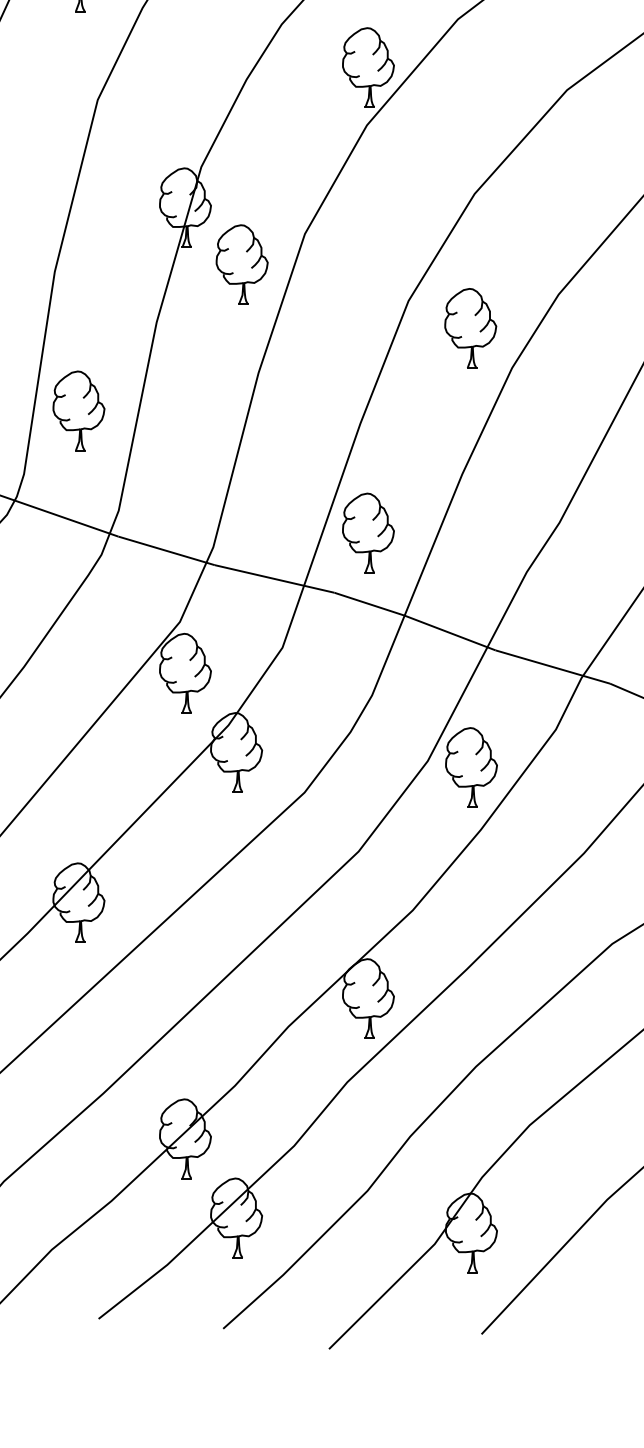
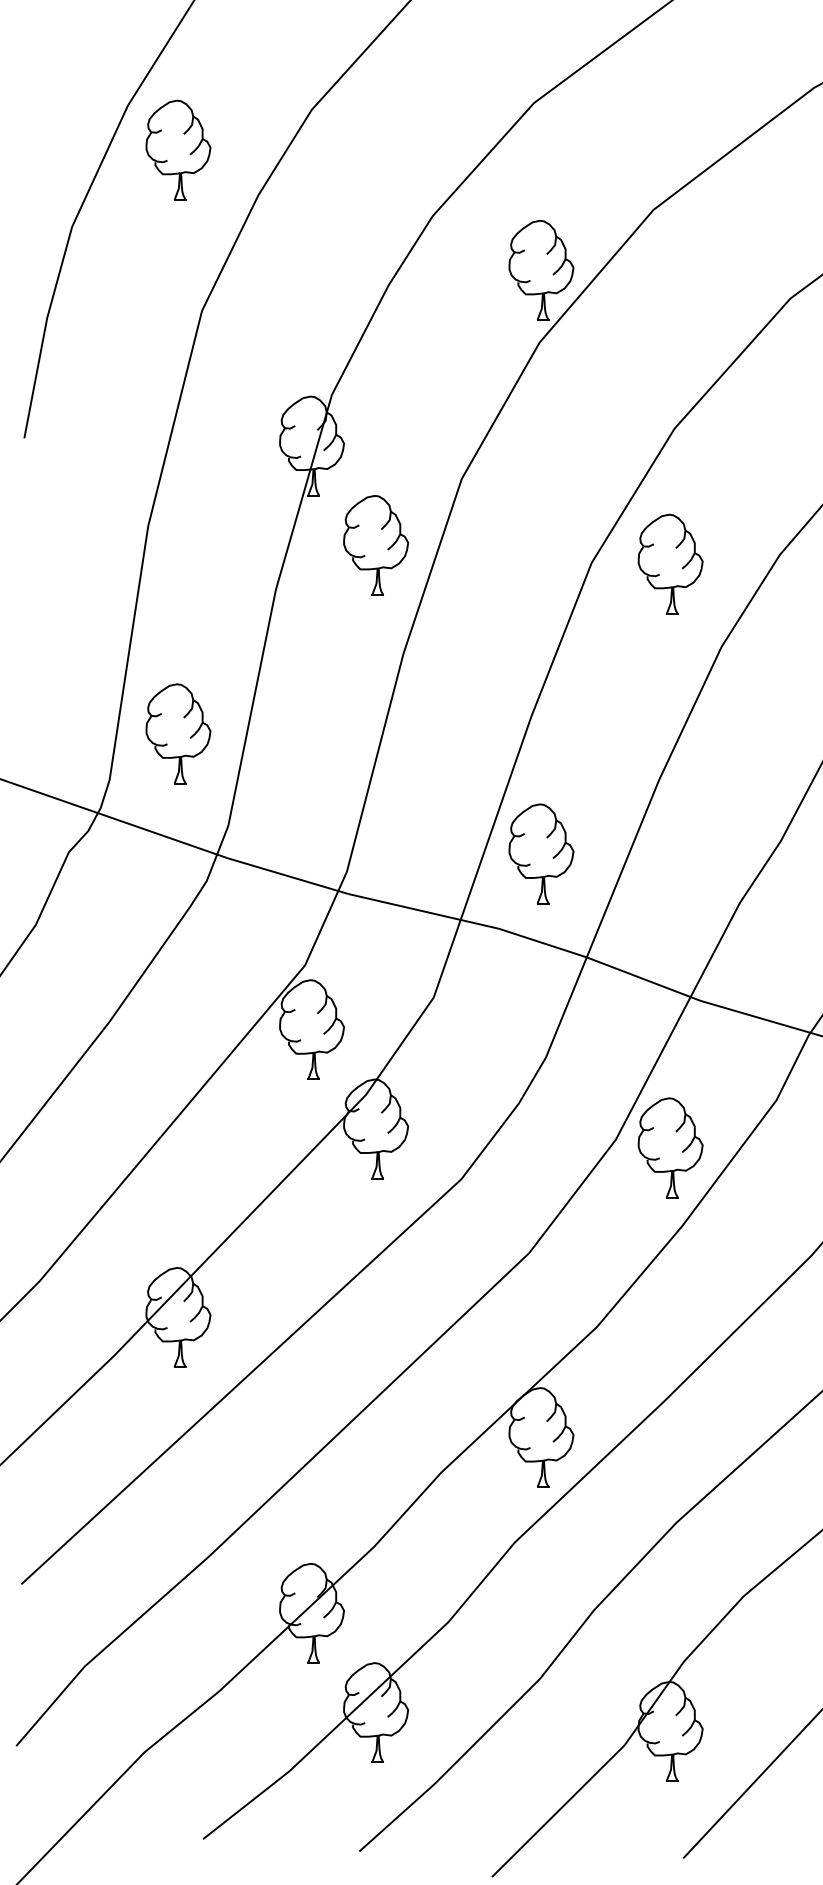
part: (241, 264) -> (375, 545), moved
part: (470, 327) -> (670, 563), moved
part: (78, 410) -> (178, 733), moved

